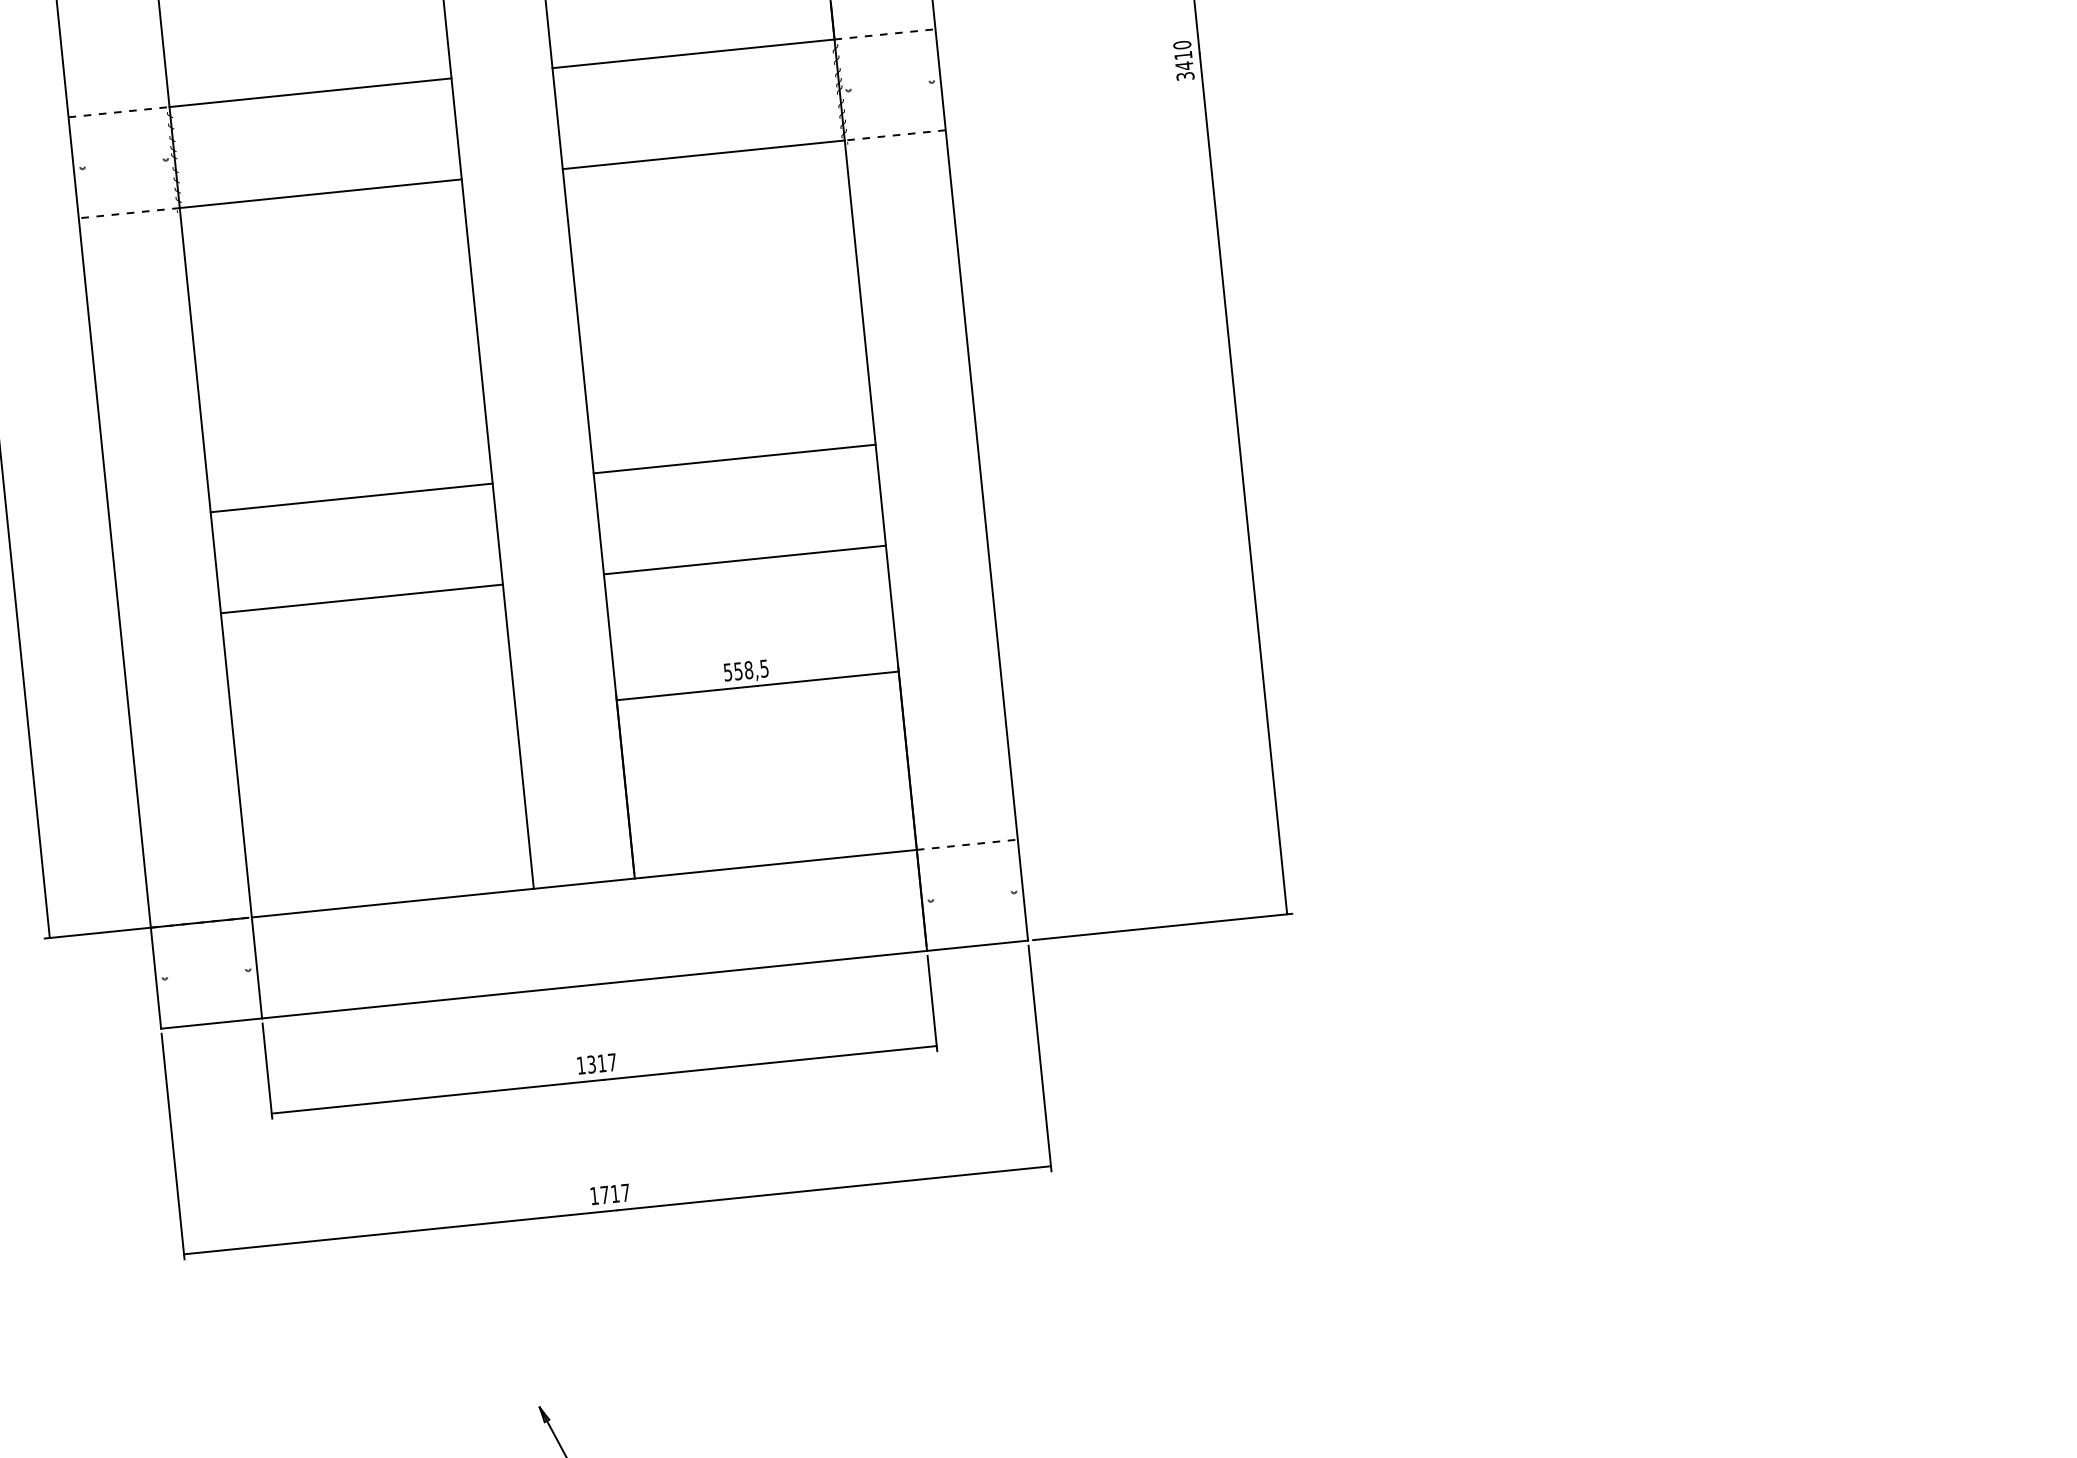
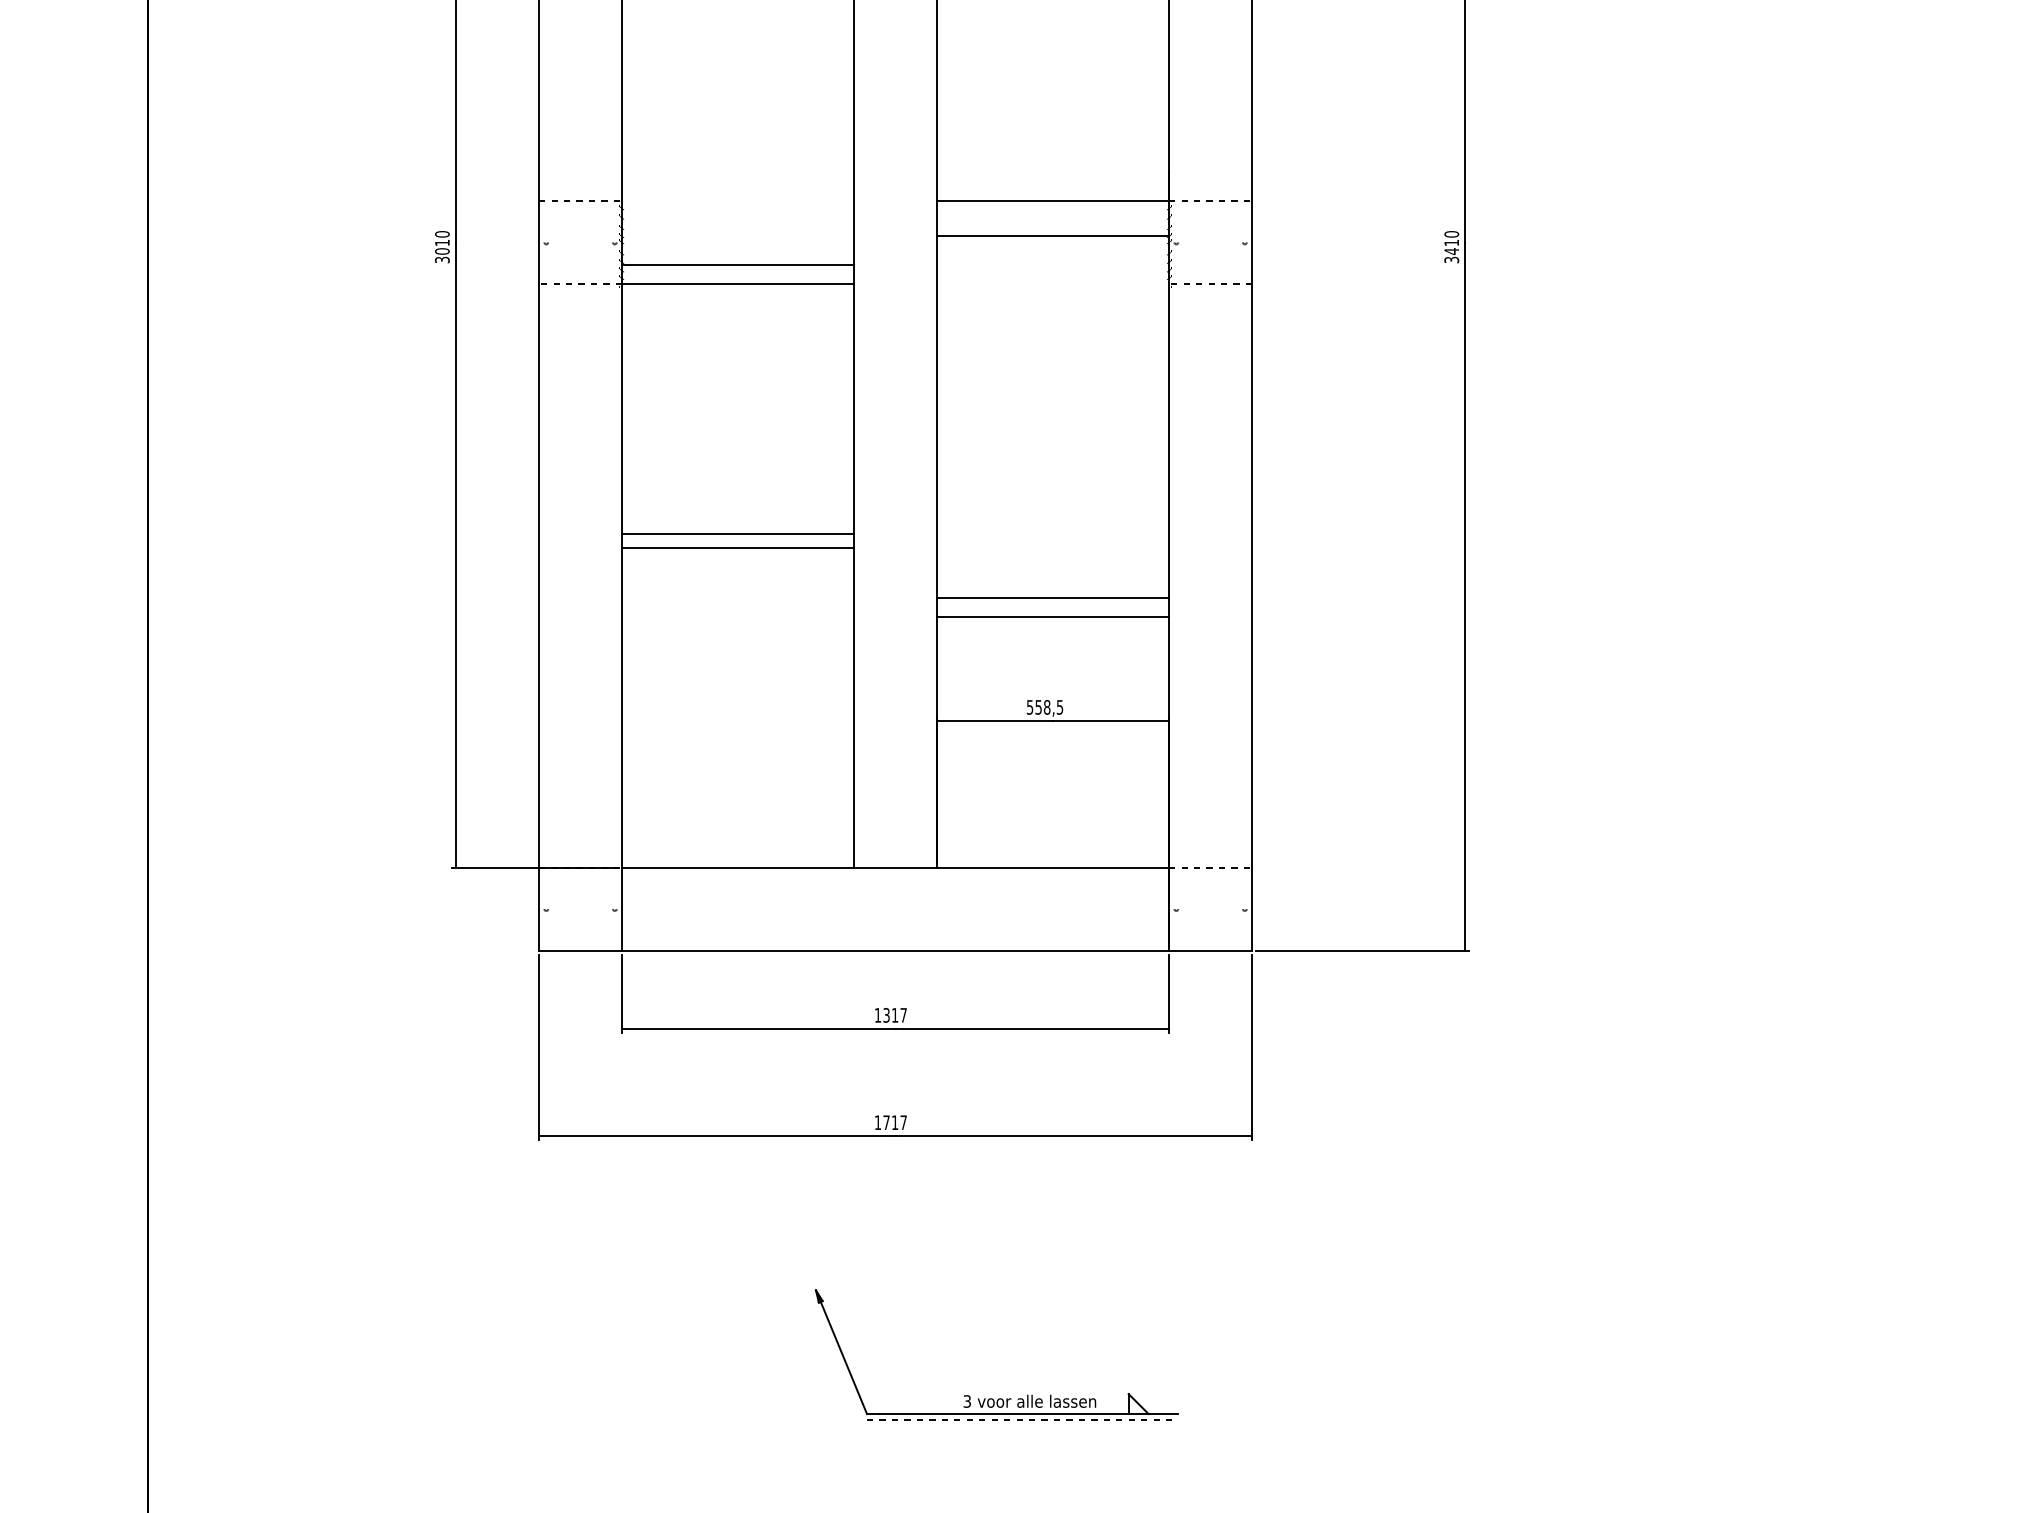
line: (310, 92) -> (738, 264), moved
line: (704, 155) -> (1053, 236), moved
line: (735, 459) -> (1053, 598), moved
line: (362, 599) -> (738, 548), moved

